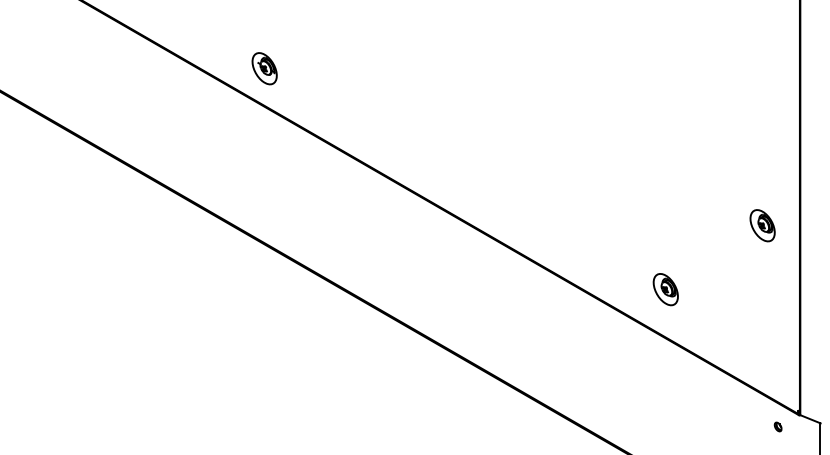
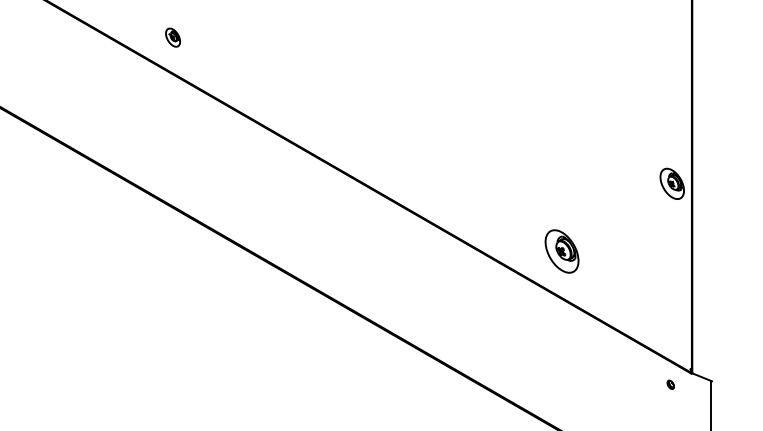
part: (264, 68) -> (172, 37), size x0.6
part: (762, 225) -> (672, 183), moved
part: (665, 289) -> (561, 251), size x1.4

